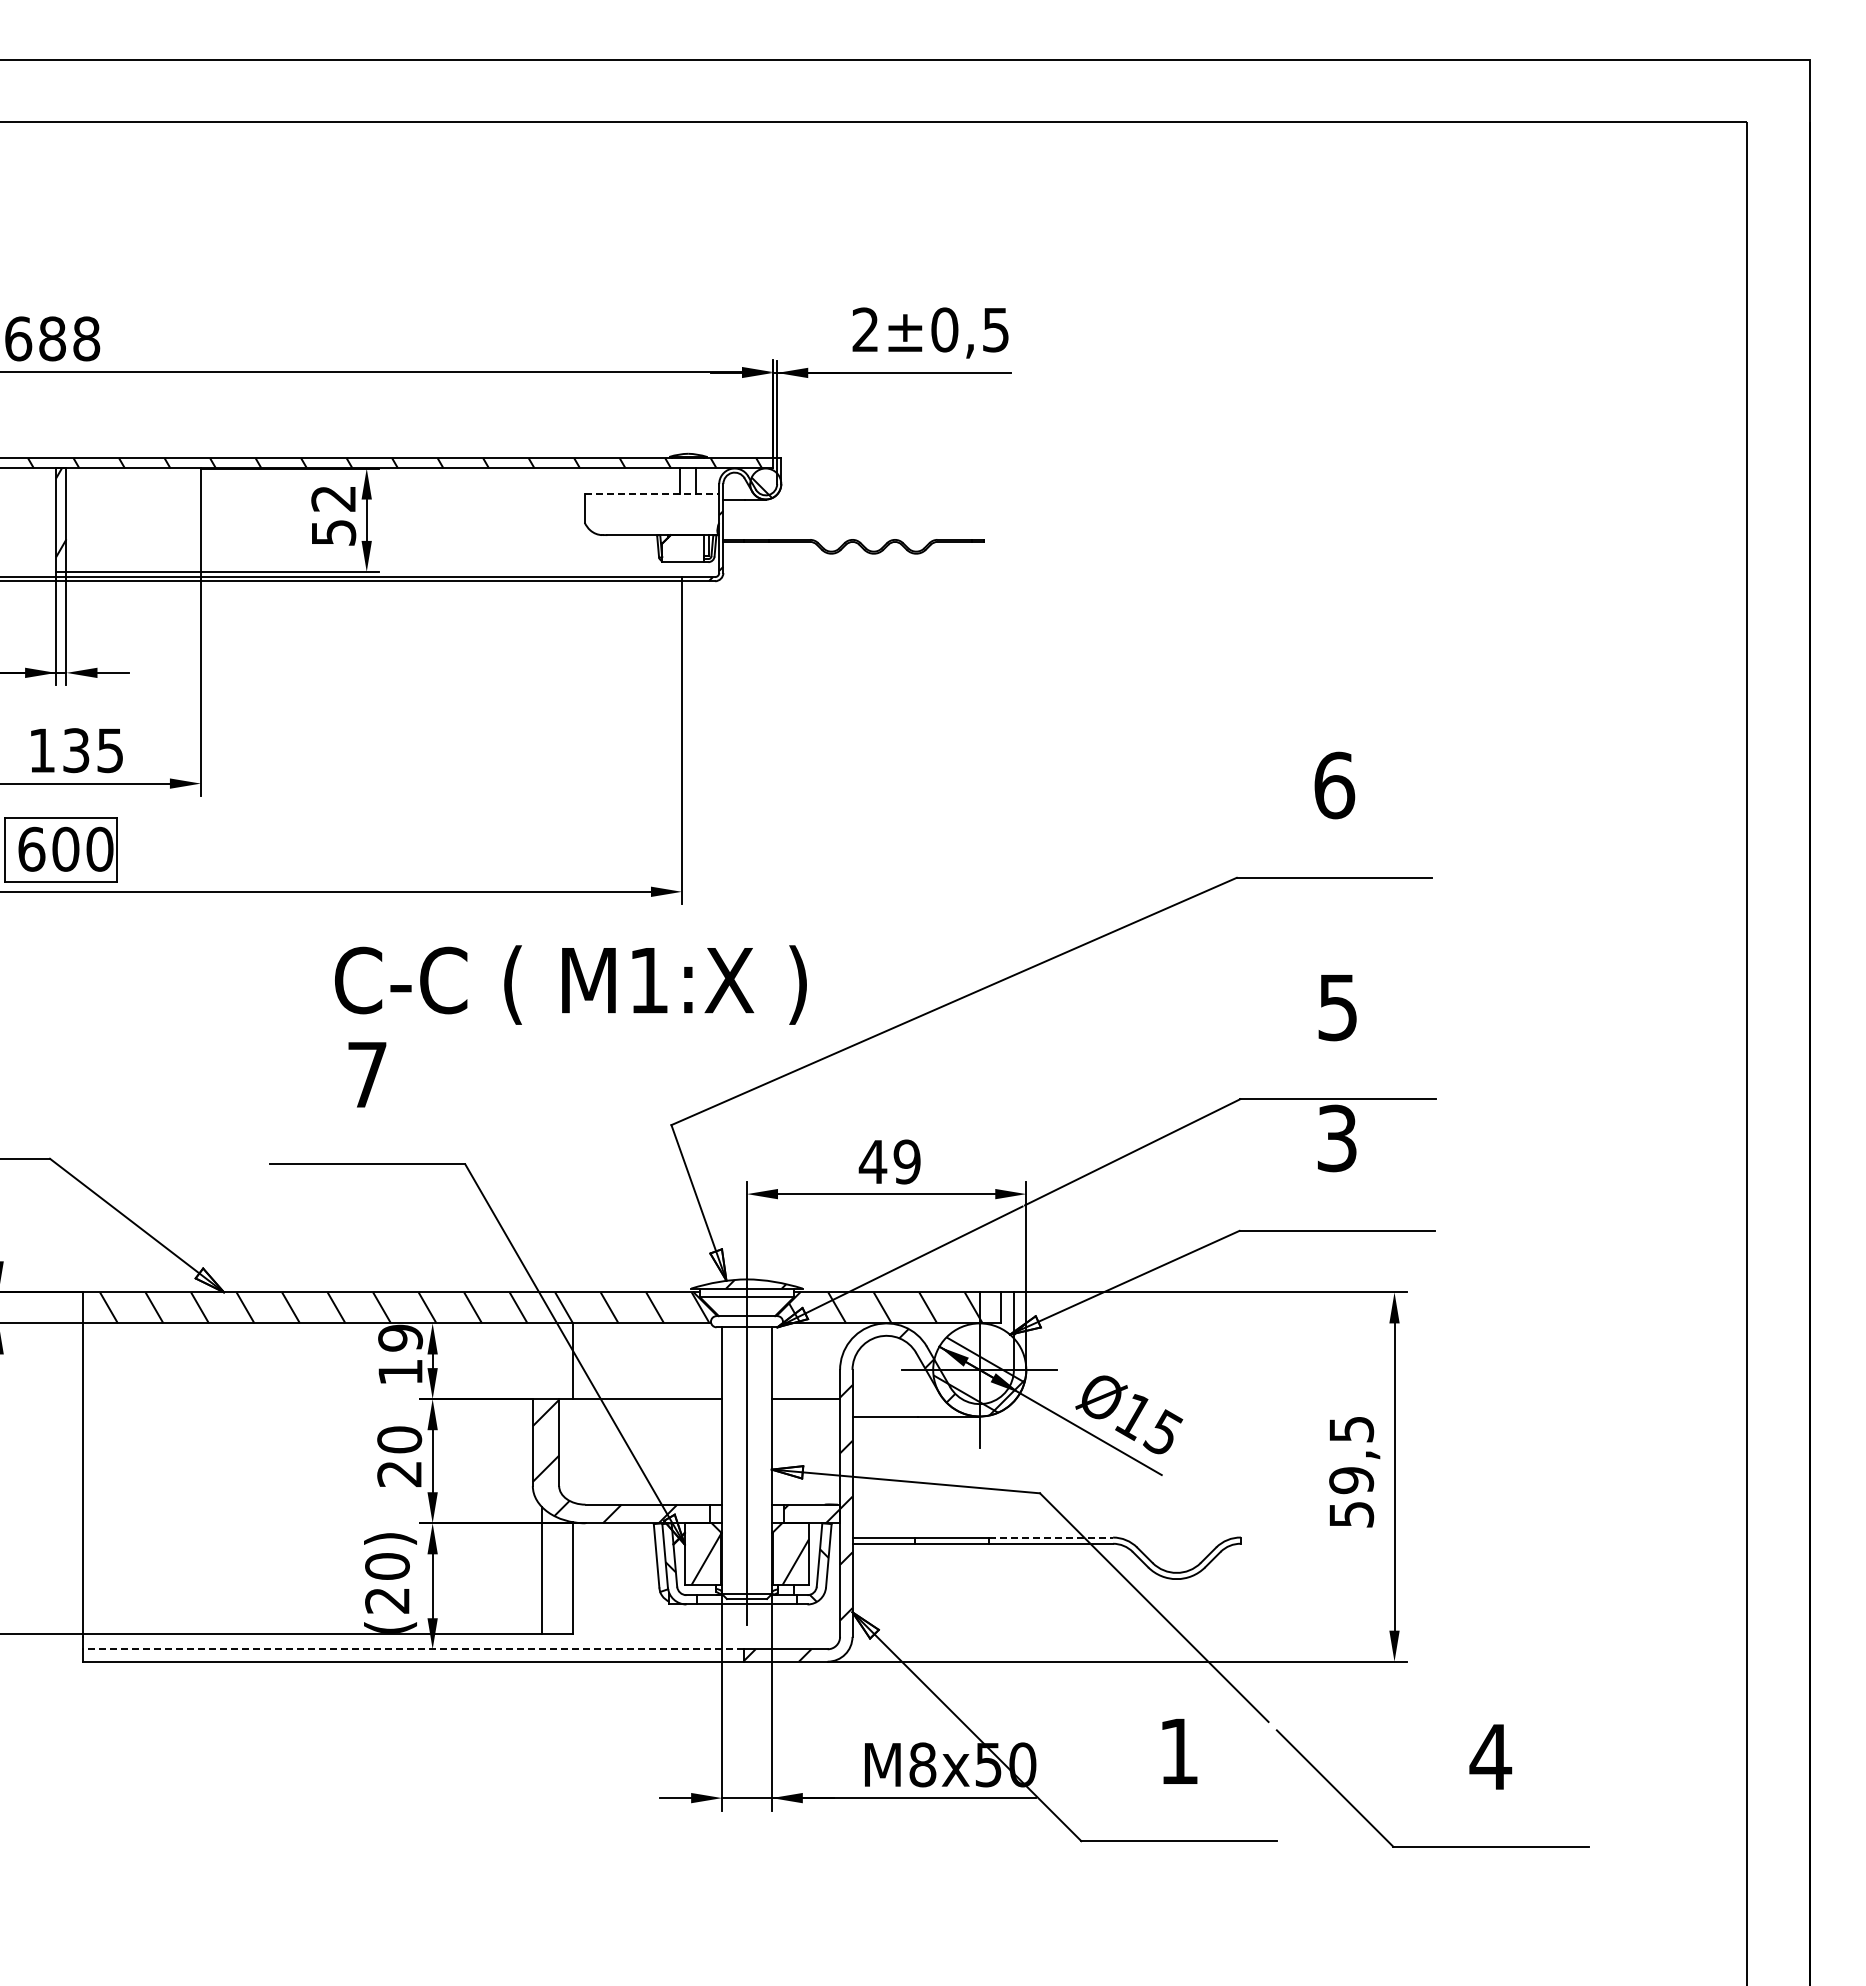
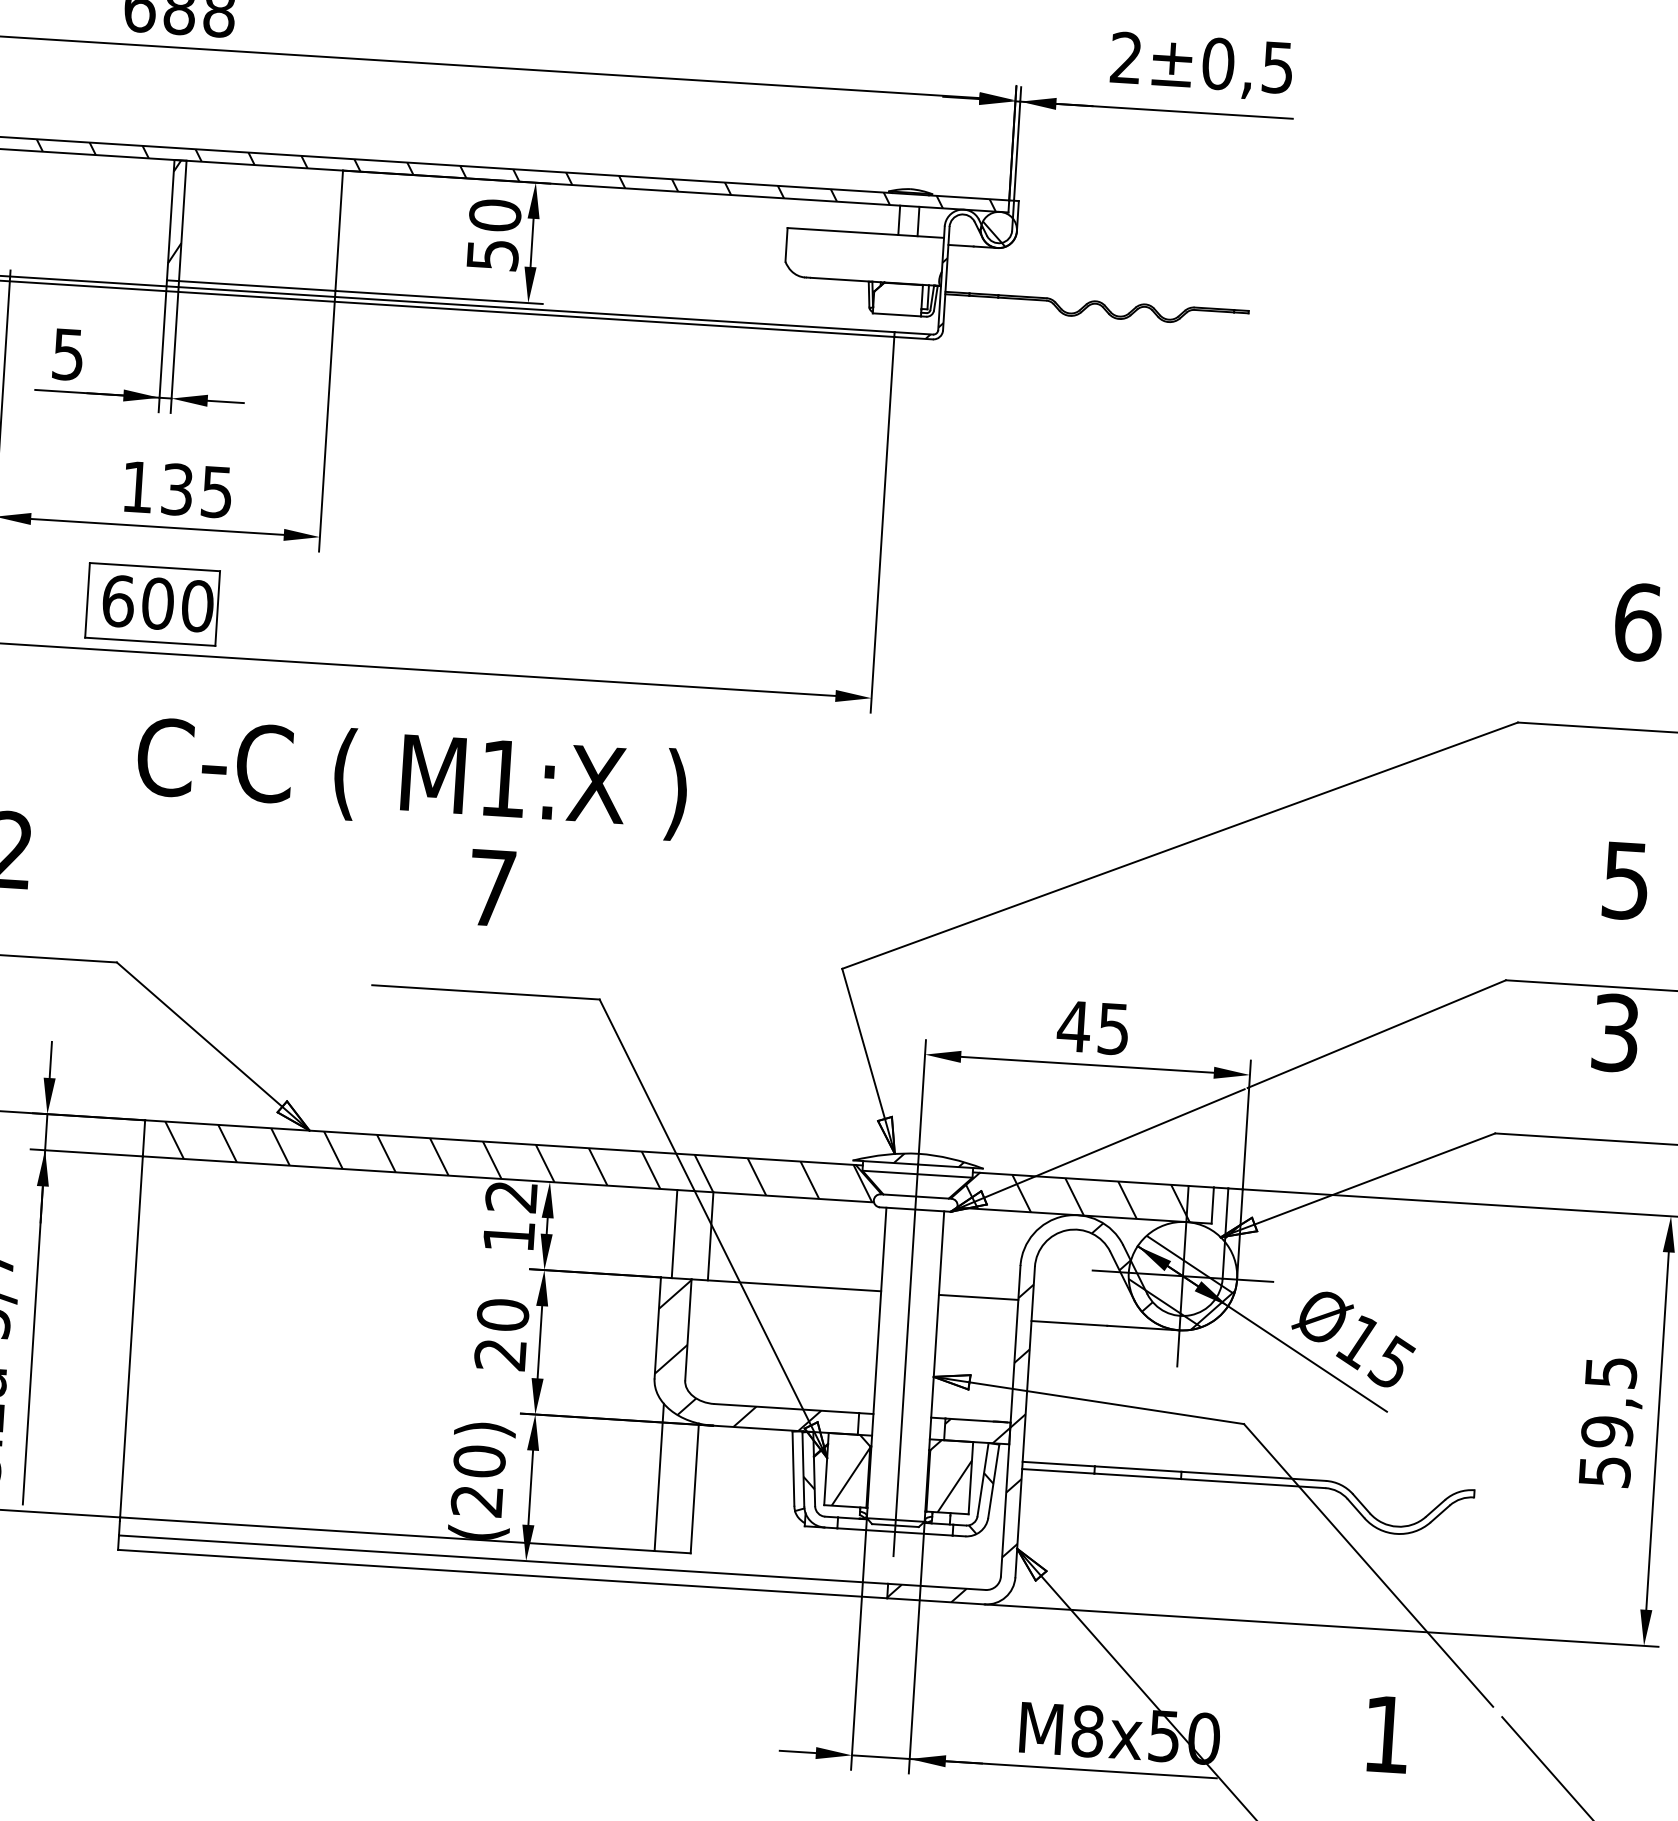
line: (652, 493) -> (866, 232), dashed -> solid
text: (333, 498) -> (494, 215), 52 -> 50
text: (570, 984) -> (411, 777), moved
text: (906, 1161) -> (1112, 1028), 49 -> 45
text: (400, 1337) -> (511, 1196), 19 -> 12
line: (542, 1361) -> (674, 1234), added
line: (1051, 1537) -> (1254, 1476), dashed -> solid
line: (413, 1649) -> (503, 1559), dashed -> solid

